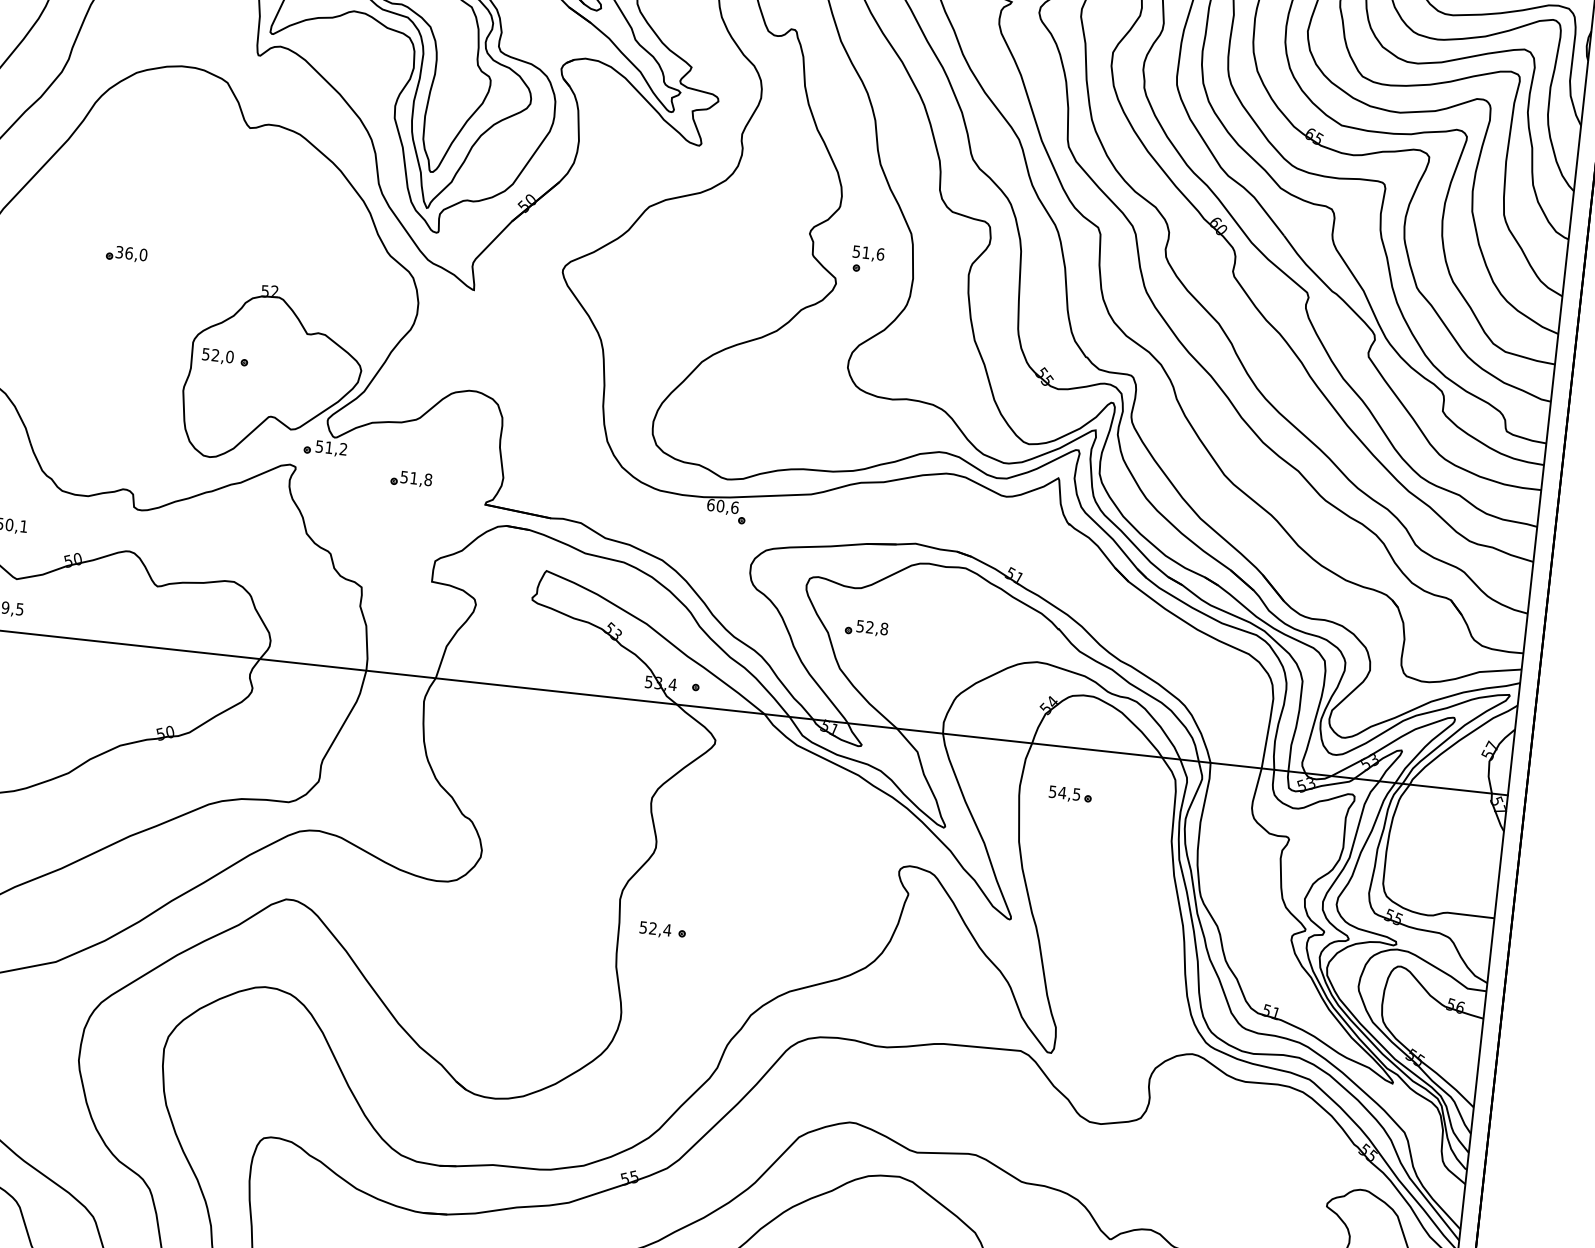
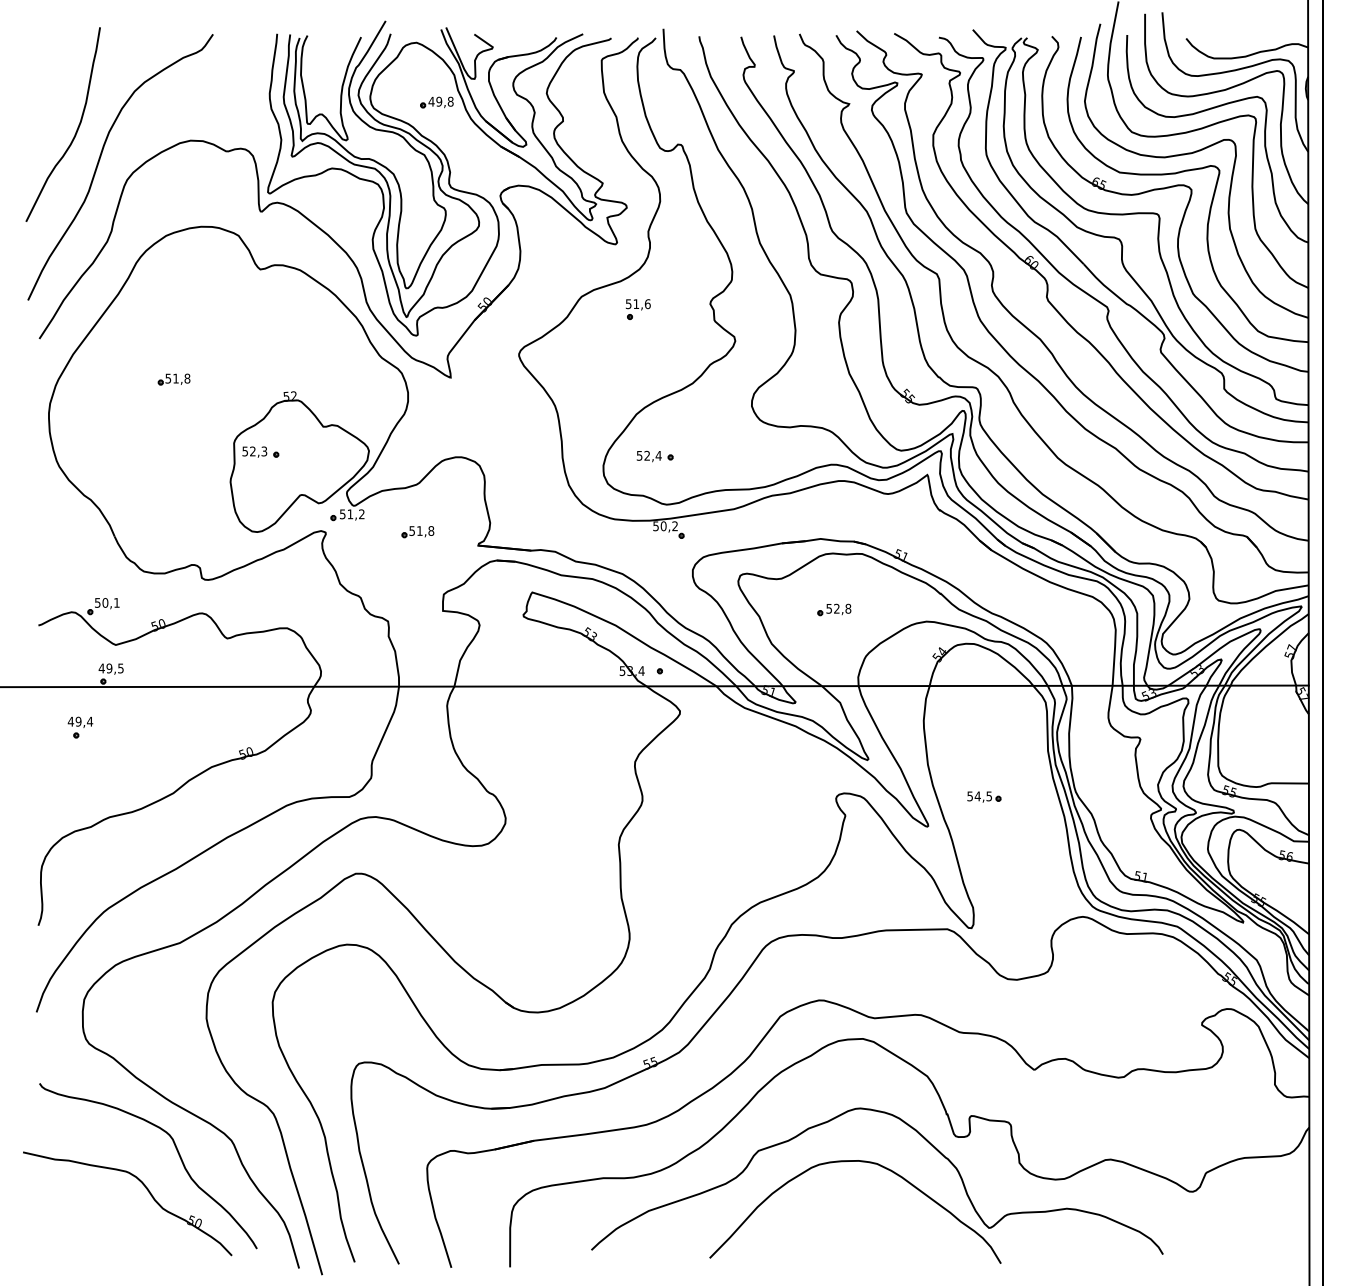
text: (131, 253) -> (177, 378), 36,0 -> 51,8
part: (868, 259) -> (638, 309), moved
text: (230, 357) -> (264, 451), 52,0 -> 52,3
text: (722, 506) -> (665, 526), 60,6 -> 50,2
part: (866, 627) -> (834, 609), moved
part: (1070, 793) -> (984, 796), moved
part: (662, 930) -> (654, 456), moved

